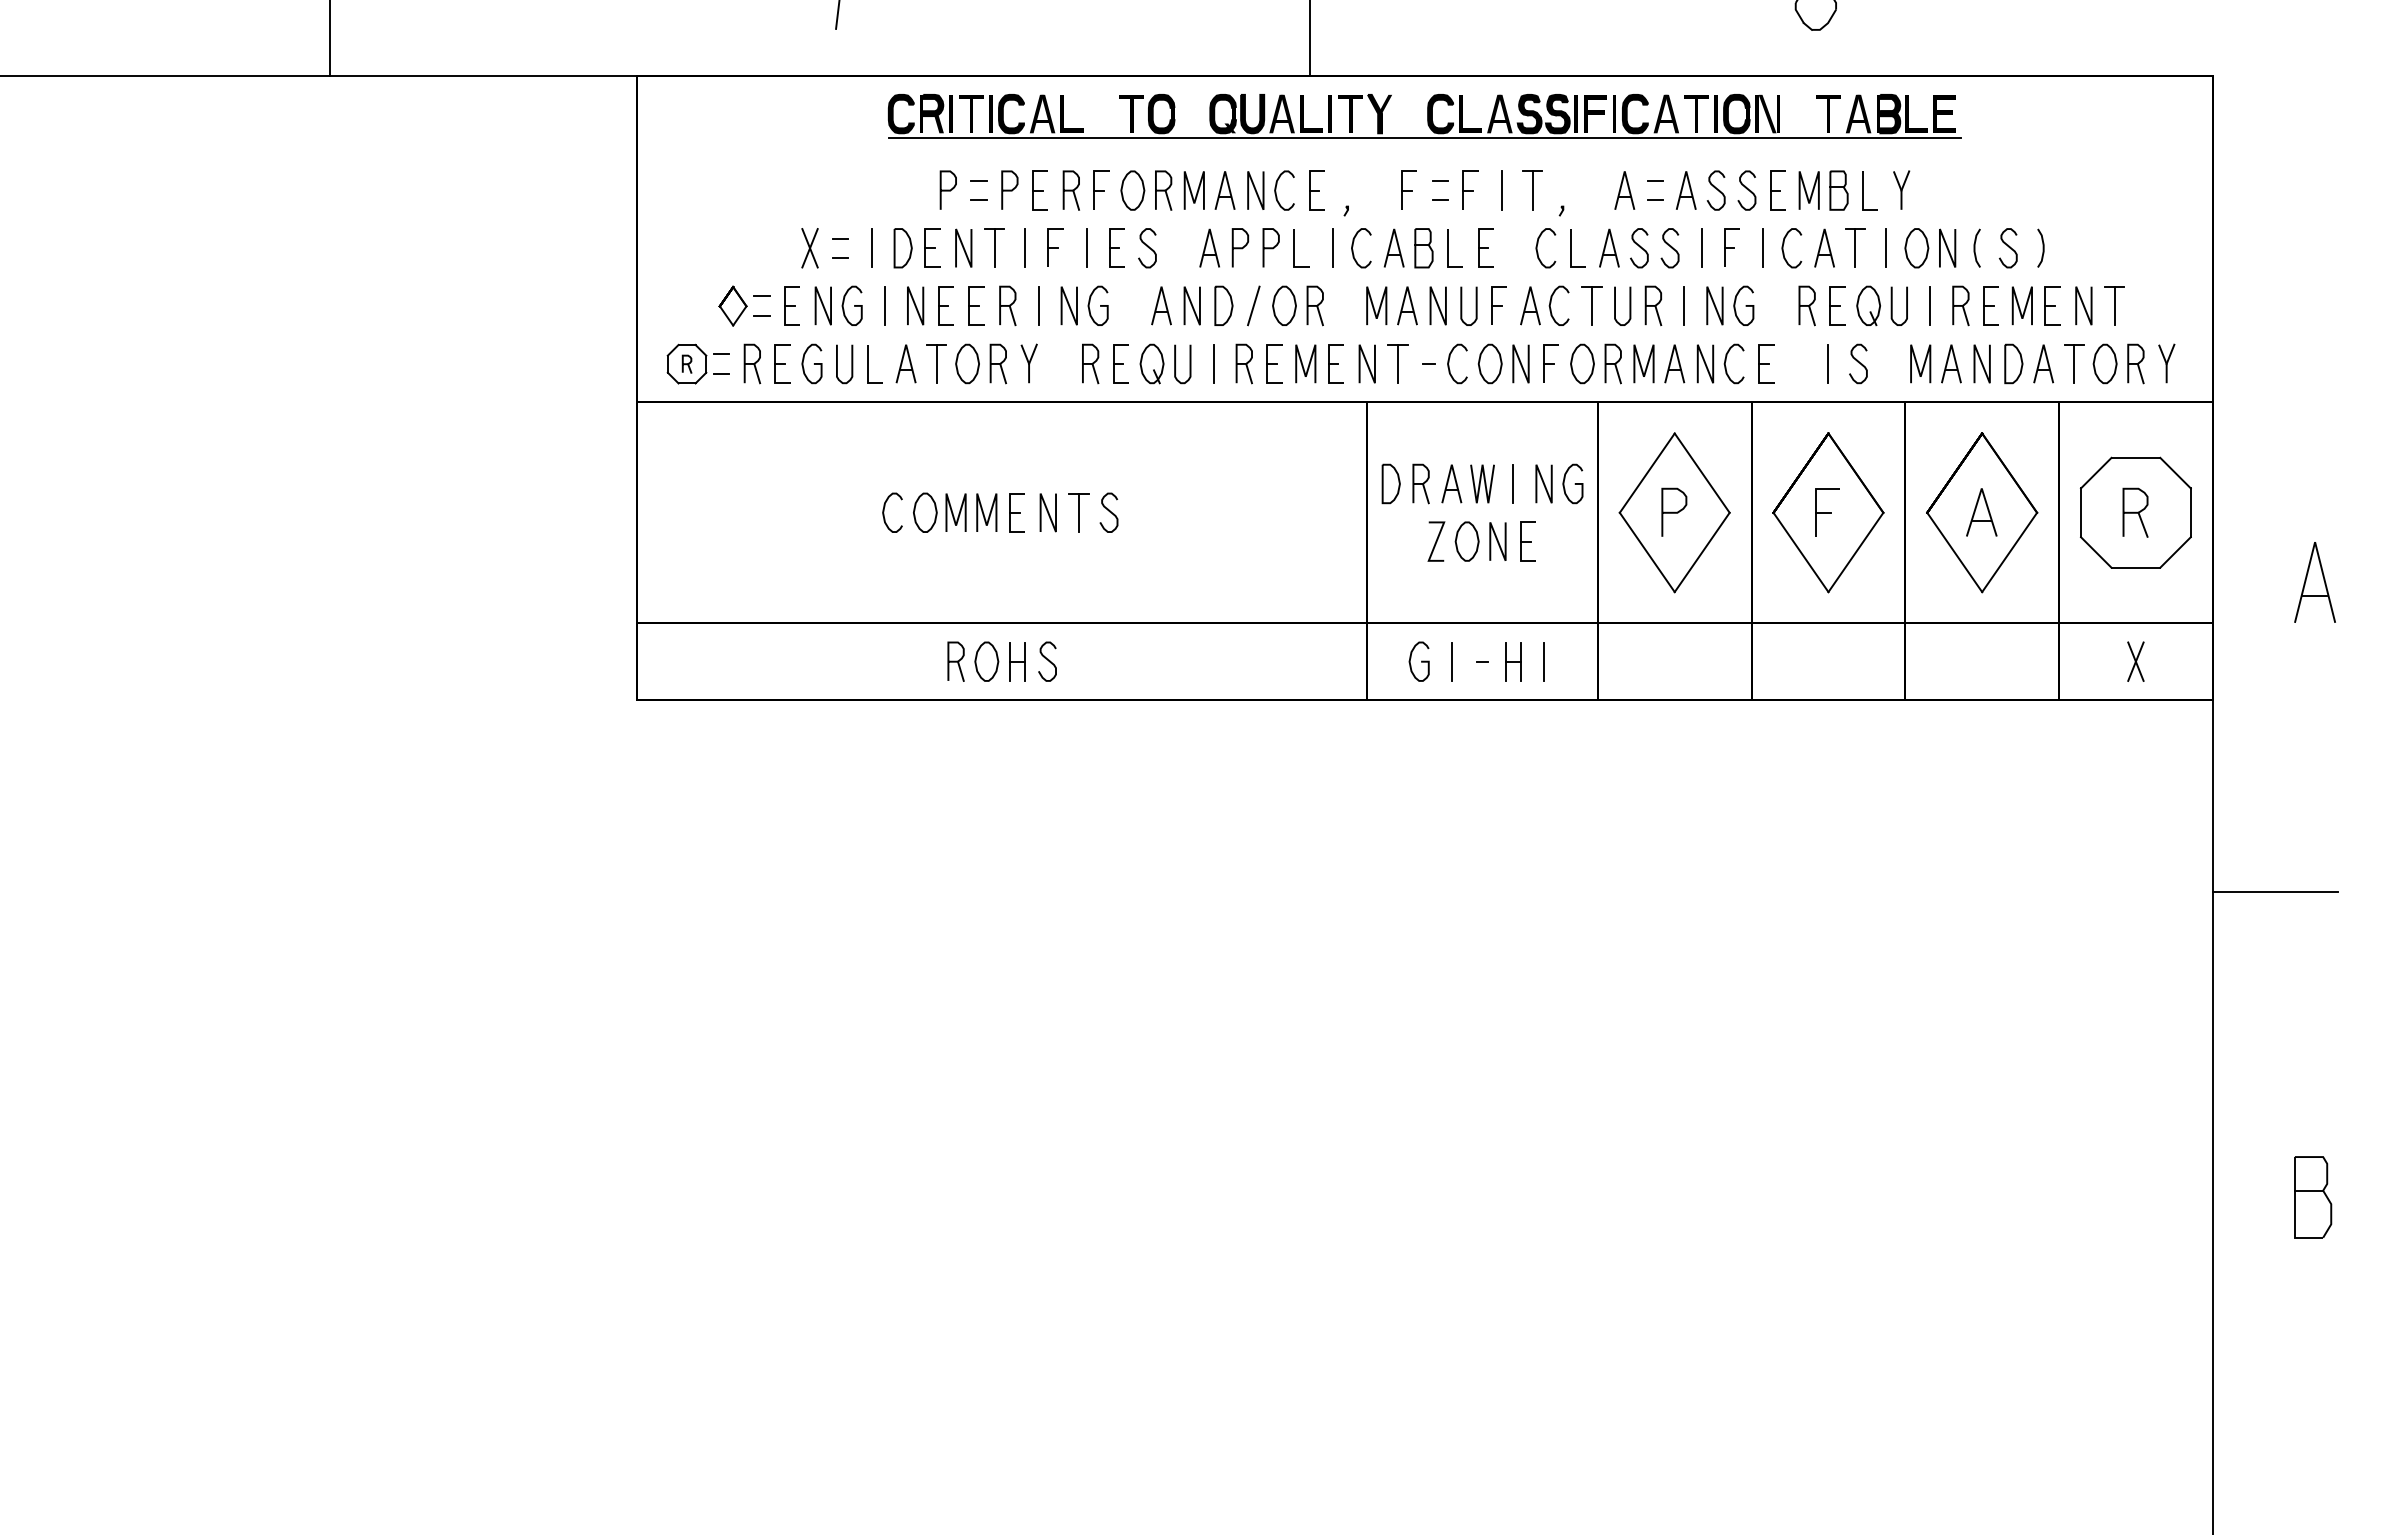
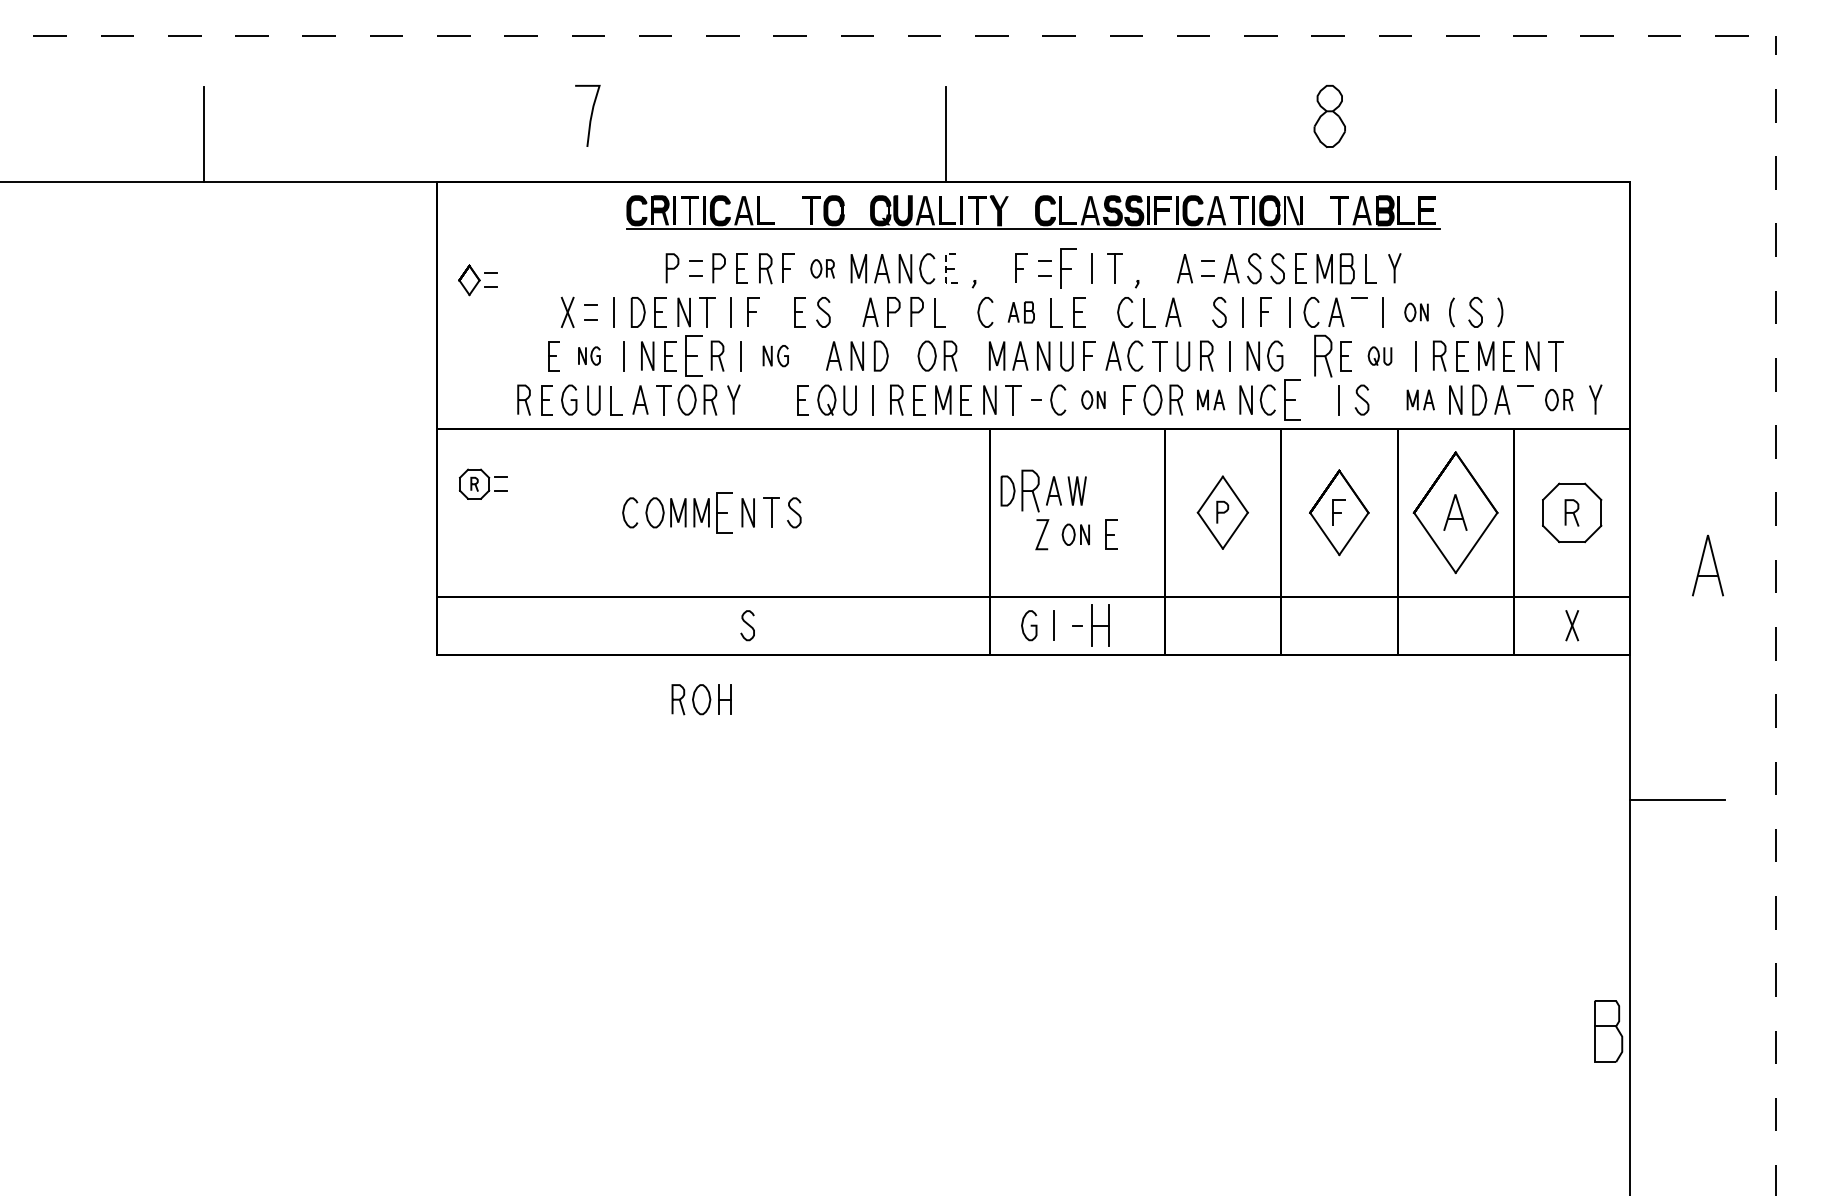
part: (1469, 188) -> (1067, 267), size x1.4
part: (1146, 190) -> (822, 268), size x0.6
line: (1309, 190) -> (946, 268), solid -> dashed
curve: (1638, 247) -> (1195, 311), removed
line: (1086, 248) -> (777, 312), removed
line: (1332, 248) -> (963, 312), removed
part: (1408, 248) -> (1021, 312), size x0.7
line: (1855, 248) -> (1359, 312), removed
part: (1930, 248) -> (1416, 312), size x0.6
part: (838, 305) -> (589, 355), size x0.6
part: (1084, 305) -> (775, 355), size x0.7
line: (1253, 305) -> (903, 355), removed
part: (1806, 305) -> (1322, 355), size x1.4
part: (1881, 305) -> (1379, 355), size x0.6
part: (743, 306) -> (477, 280), moved
part: (976, 306) -> (693, 356), size x1.4
part: (697, 363) -> (482, 483), moved
part: (1089, 363) -> (779, 399), removed
part: (1504, 363) -> (1093, 399), size x0.6
part: (1658, 363) -> (1210, 399), size x0.7
part: (1935, 363) -> (1420, 399), size x0.7
line: (2074, 363) -> (1525, 399), removed
part: (2117, 363) -> (1558, 399), size x0.7
part: (1766, 364) -> (1292, 400), size x1.4
part: (1420, 483) -> (1030, 490), size x1.4
line: (1513, 483) -> (1100, 490), removed
part: (1559, 483) -> (1135, 490), removed
part: (1016, 512) -> (724, 512), size x1.4
part: (1674, 512) -> (1222, 512), size x0.6
part: (1828, 512) -> (1339, 512), size x0.7
part: (2134, 512) -> (1571, 512), size x0.7
part: (1480, 541) -> (1075, 534), size x0.7
part: (986, 661) -> (701, 699), moved
part: (1513, 661) -> (1100, 625), size x1.4
line: (1543, 661) -> (1123, 625), removed
part: (2313, 1197) -> (1608, 1031), moved

